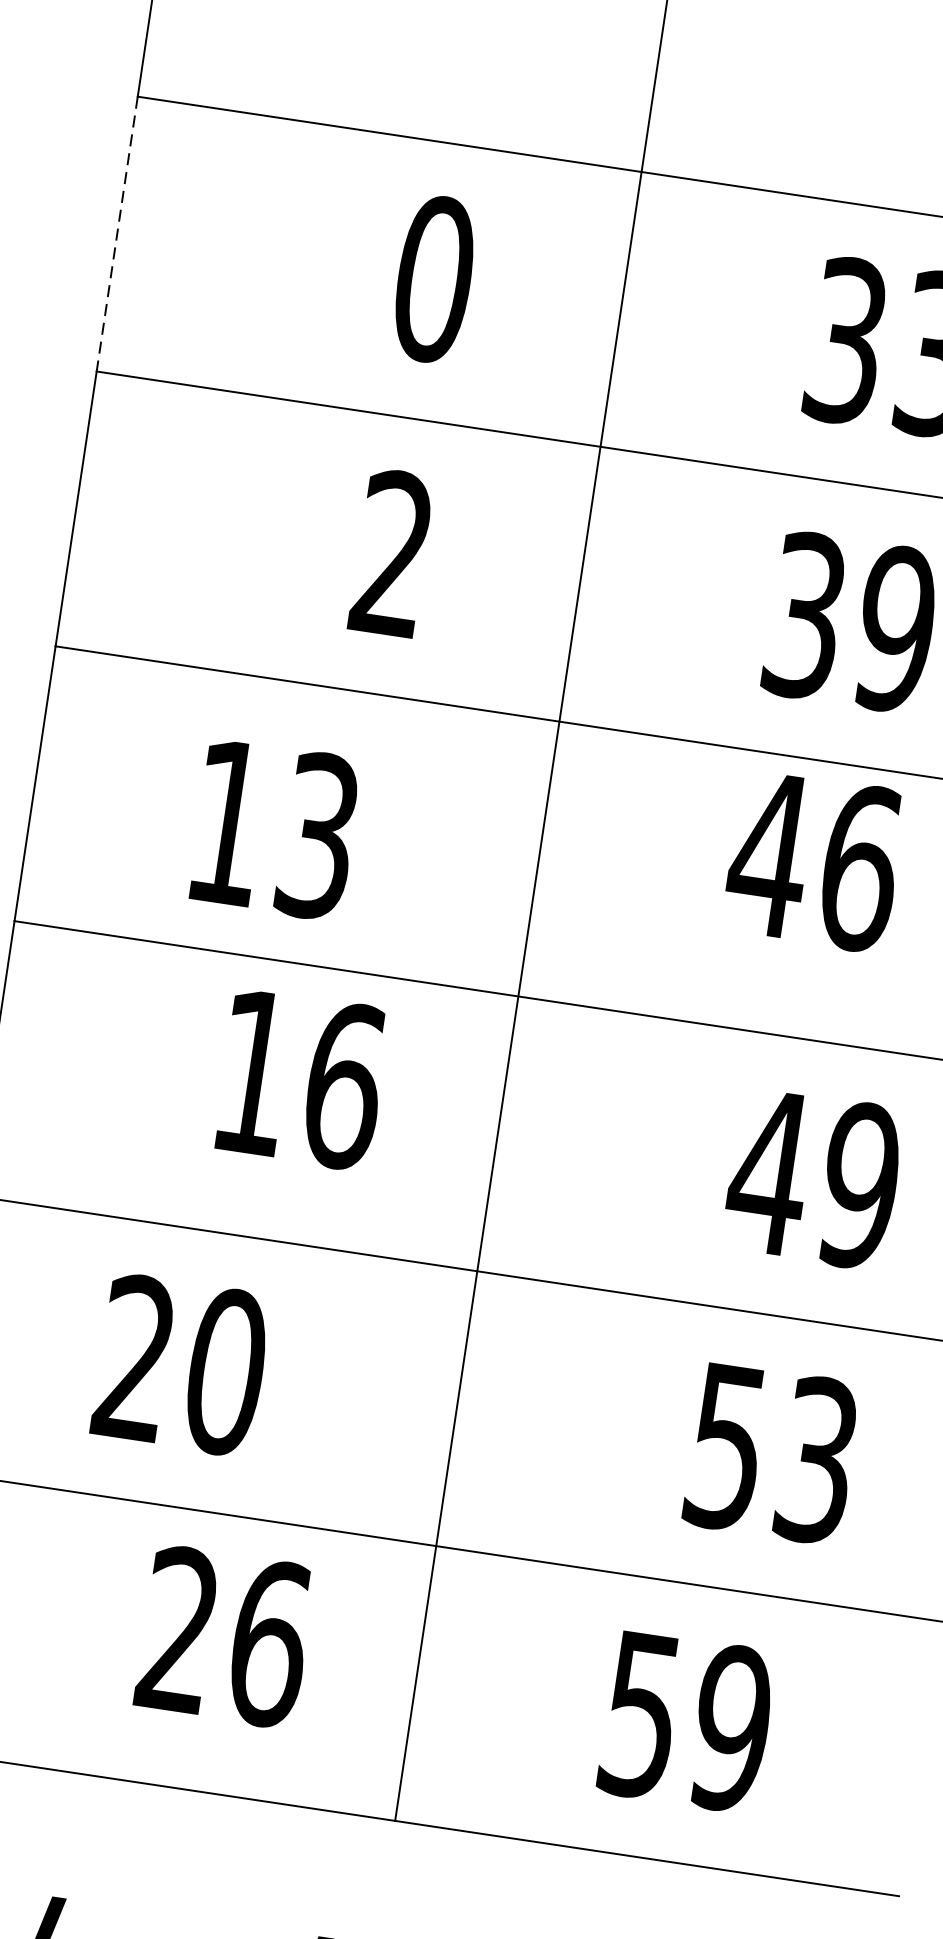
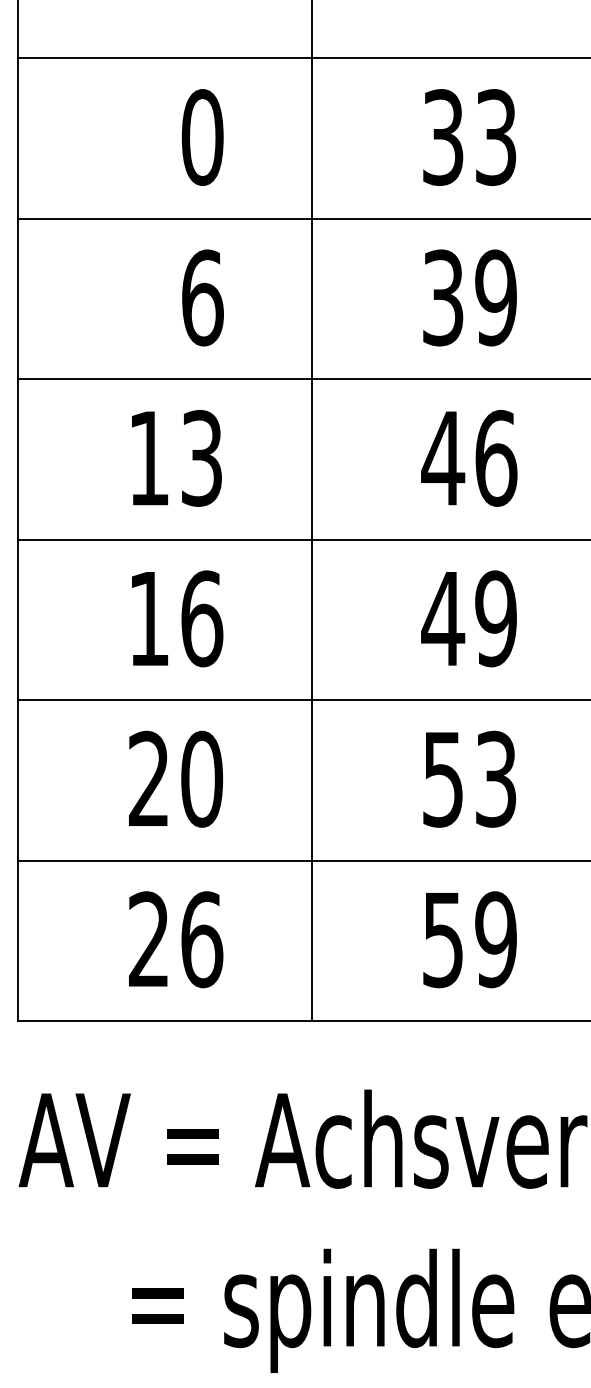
line: (116, 235) -> (17, 139), dashed -> solid
text: (393, 553) -> (202, 297), 2 -> 6
text: (274, 829) -> (176, 458), moved
text: (814, 861) -> (469, 458), moved
text: (302, 1079) -> (177, 618), moved
text: (812, 1178) -> (468, 618), moved
text: (182, 1364) -> (176, 778), moved
text: (771, 1452) -> (469, 778), moved
text: (225, 1636) -> (176, 939), moved

